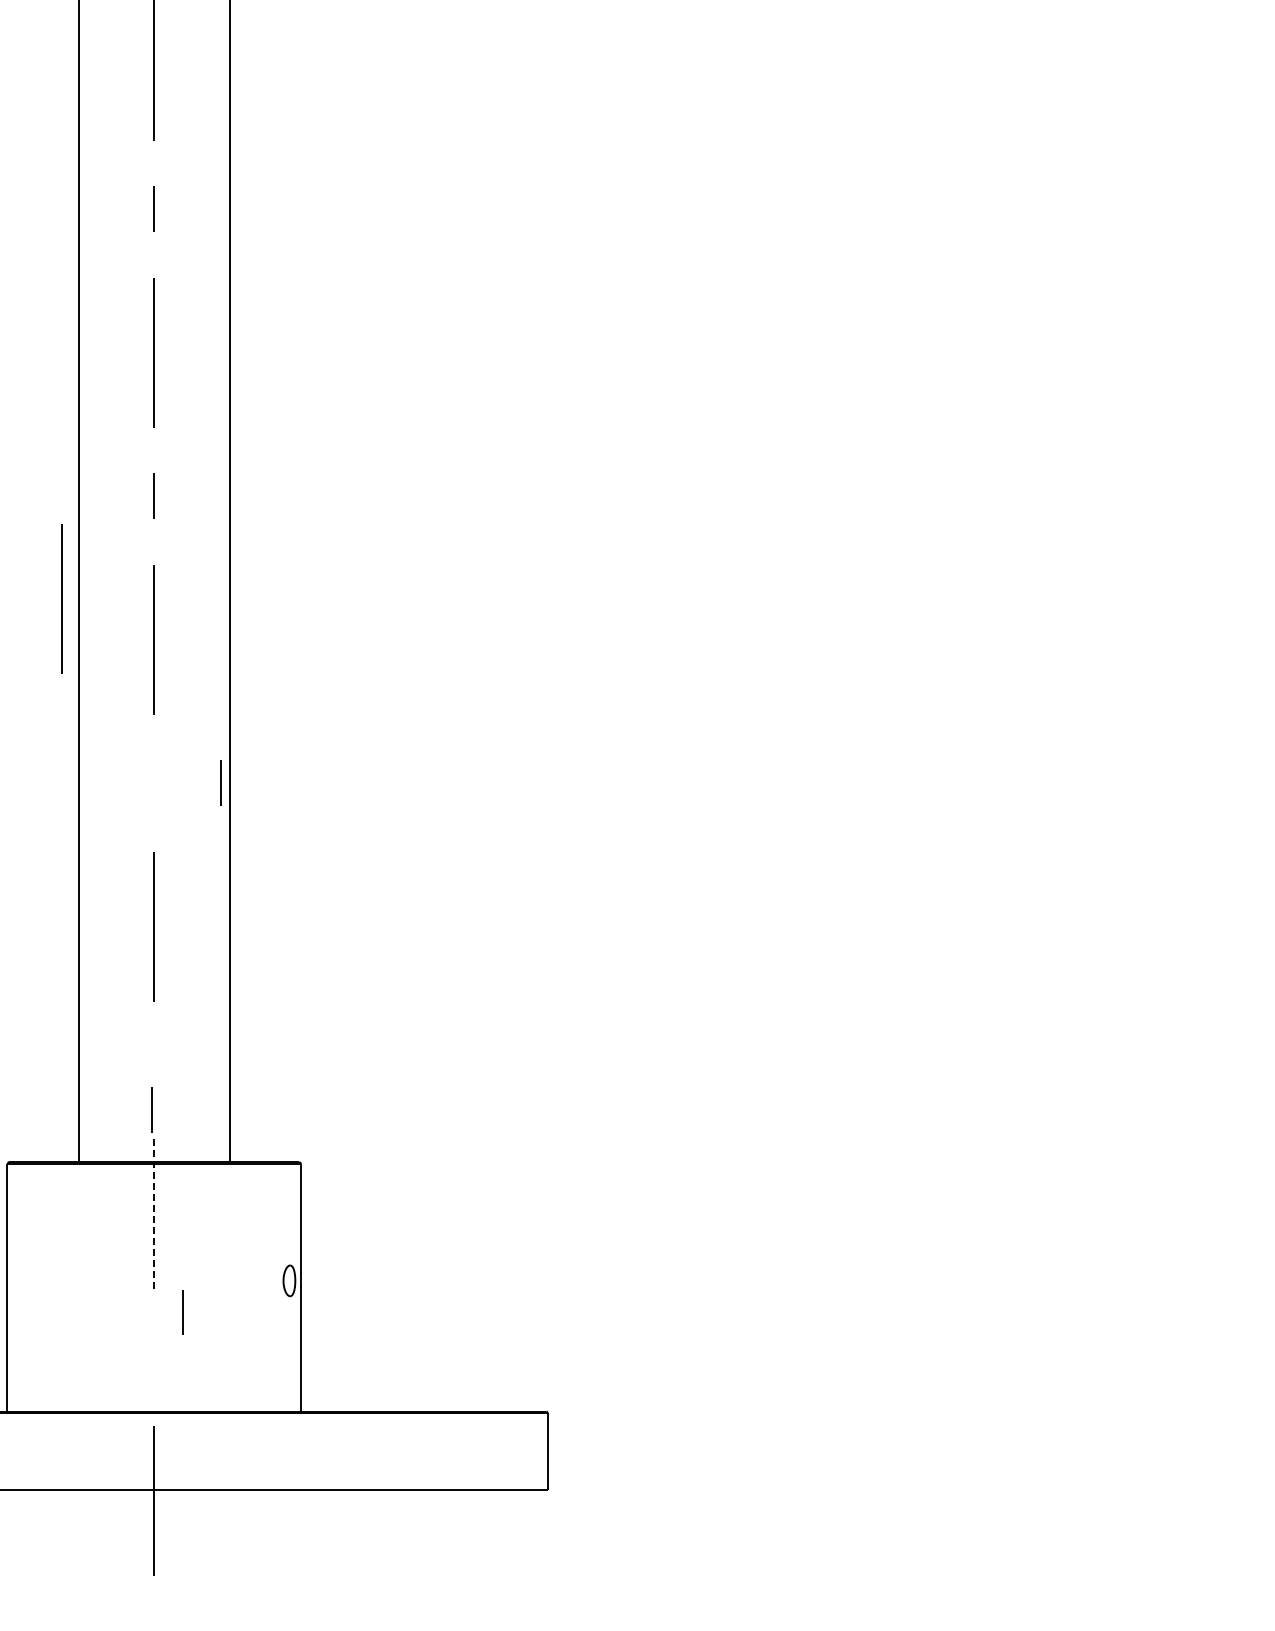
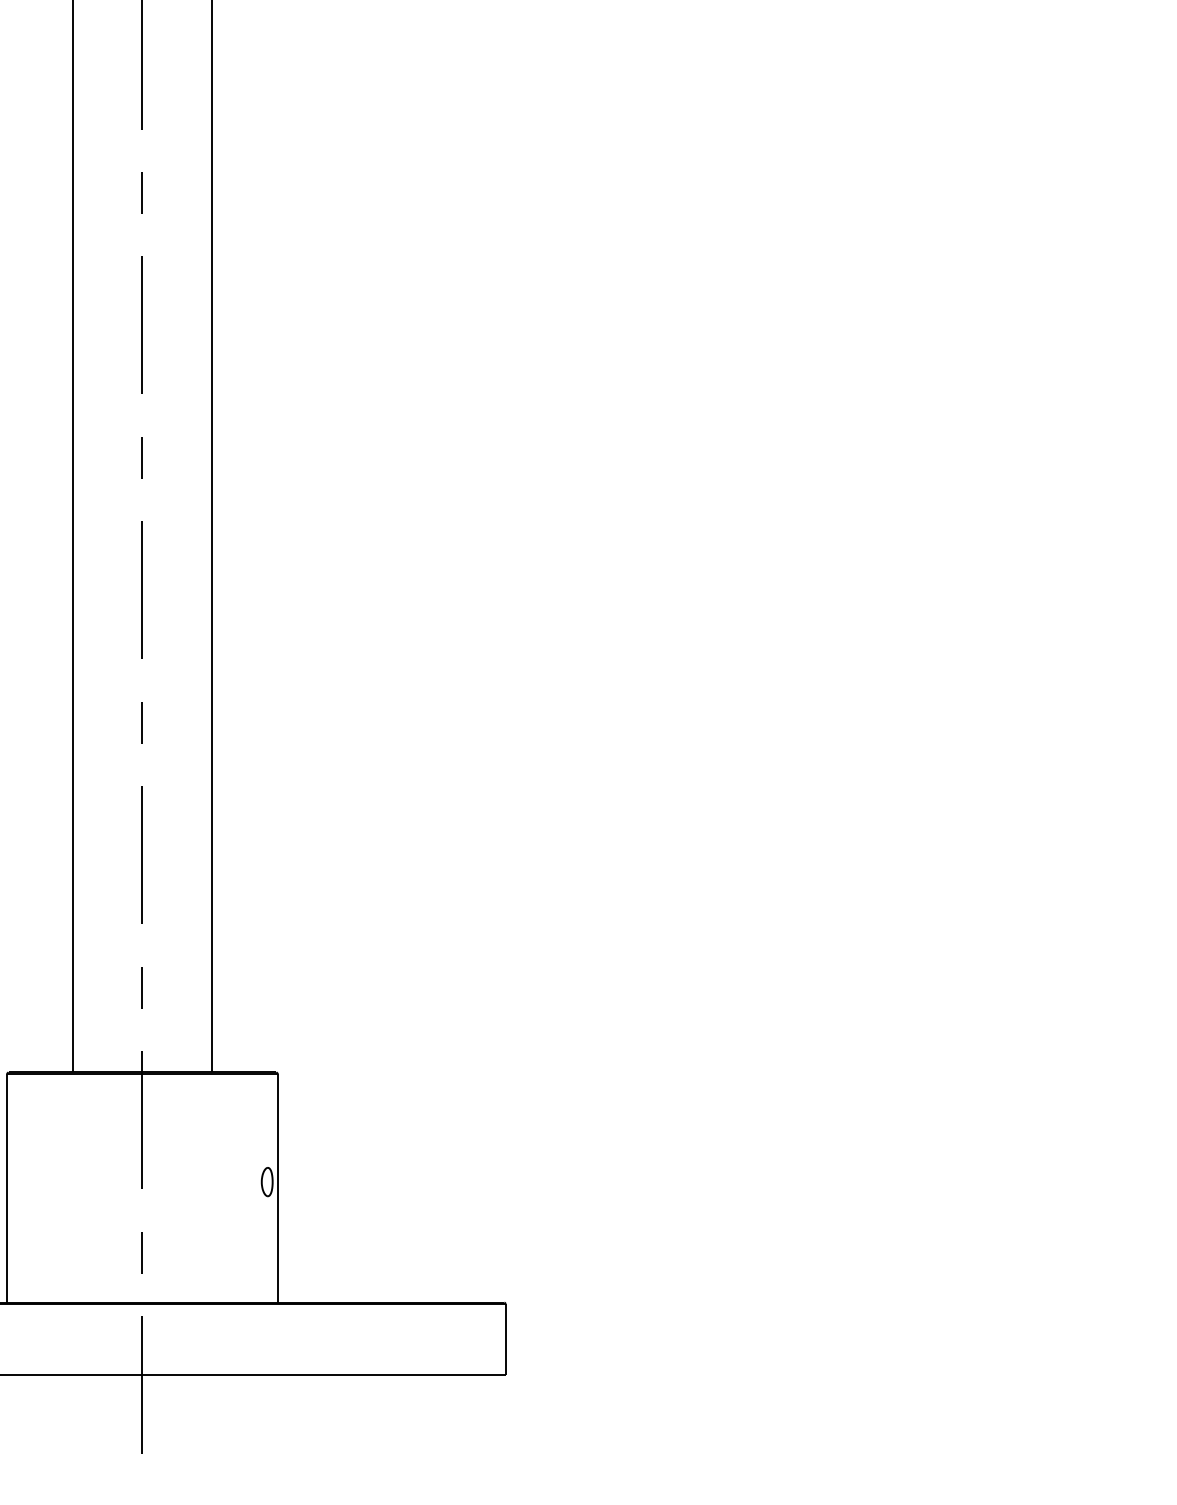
line: (61, 598) -> (56, 552), removed
line: (220, 782) -> (141, 722), moved
line: (151, 1109) -> (141, 986), moved
line: (154, 1213) -> (142, 1119), dashed -> solid
line: (182, 1312) -> (141, 1252), moved

